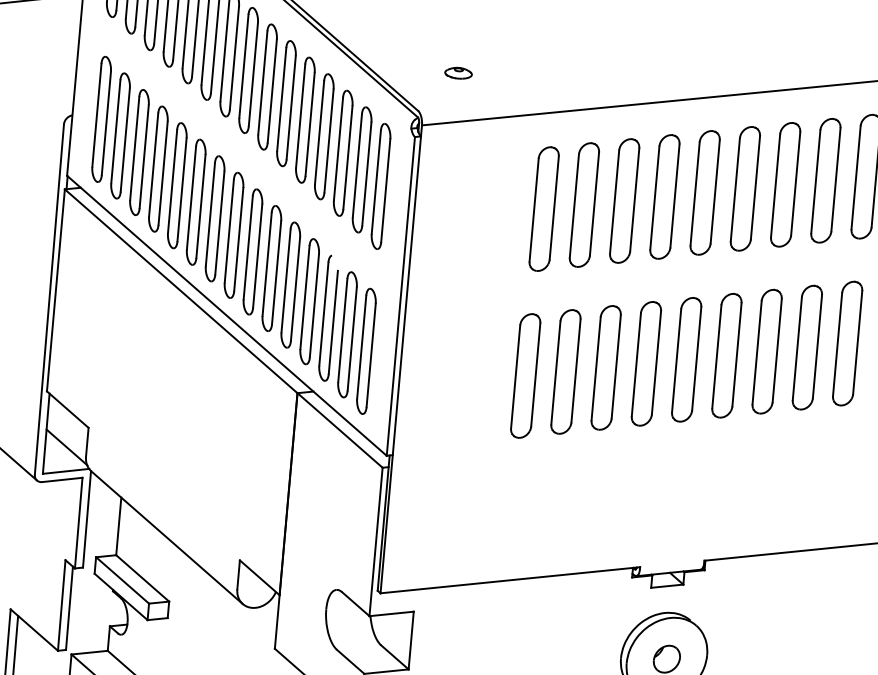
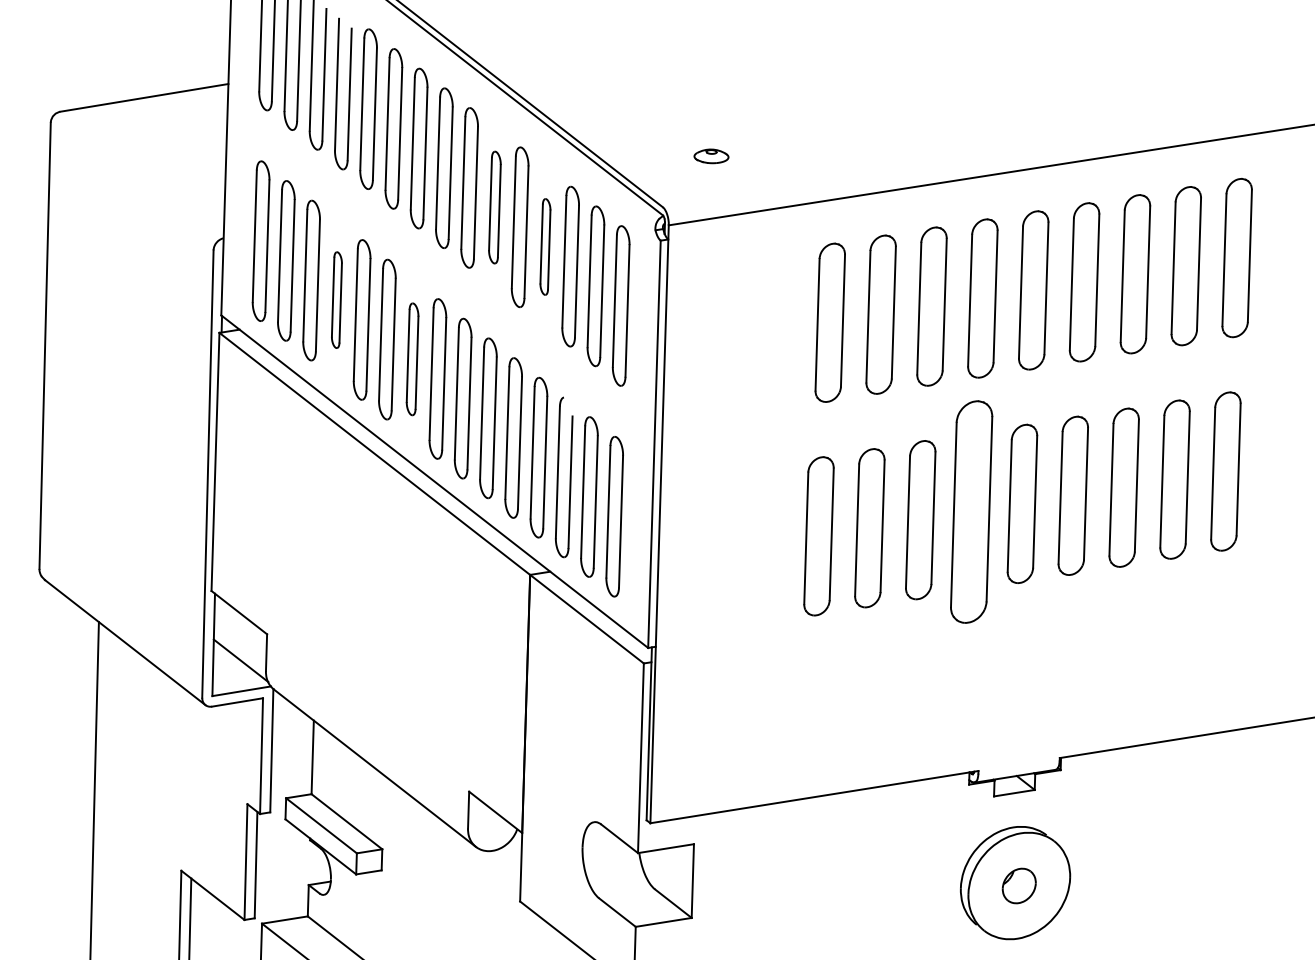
part: (286, 103) -> (494, 207), size x0.7
part: (324, 136) -> (545, 246), size x0.6
part: (158, 168) -> (336, 299), size x0.6
part: (215, 218) -> (412, 359), size x0.7
part: (646, 363) -> (971, 511), size x1.4

